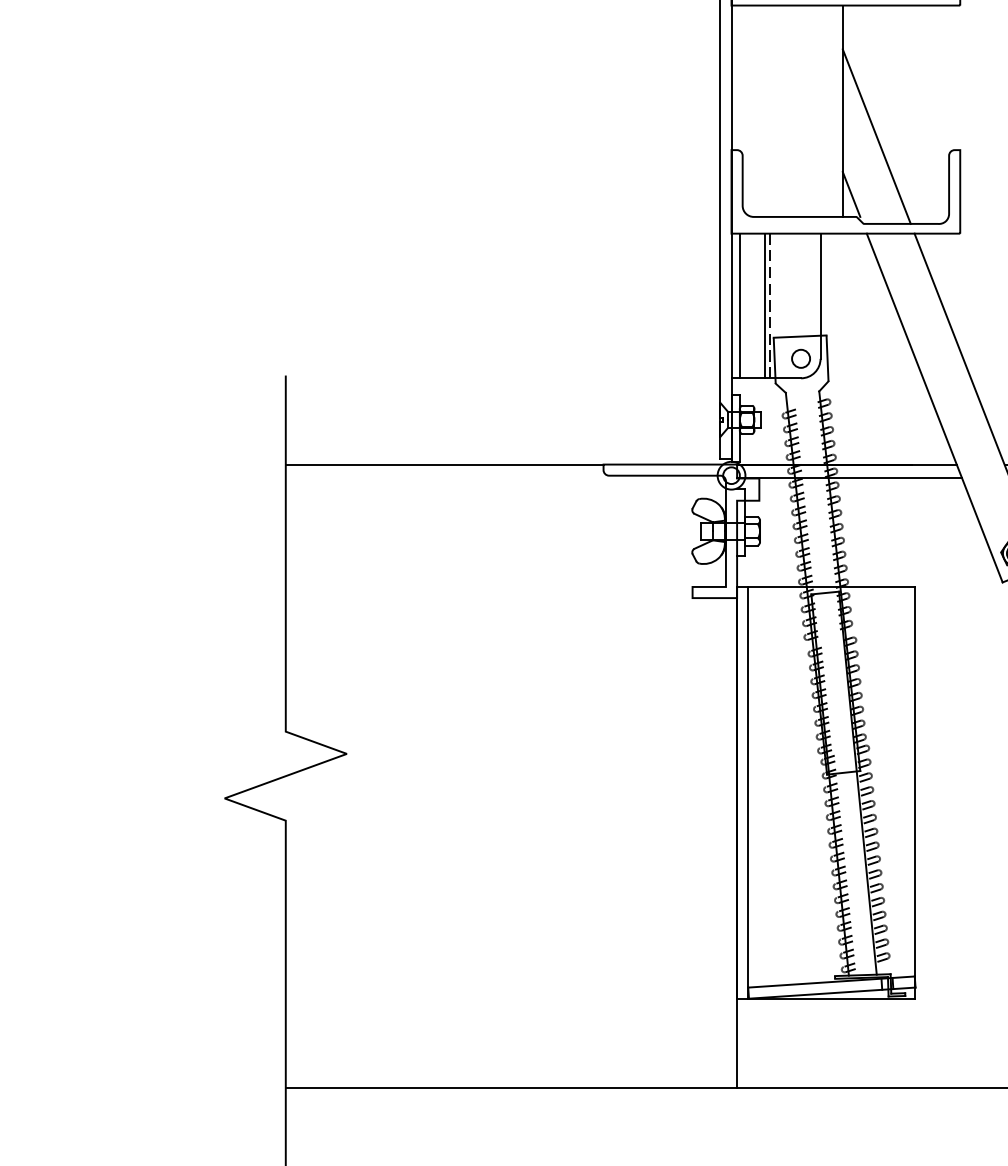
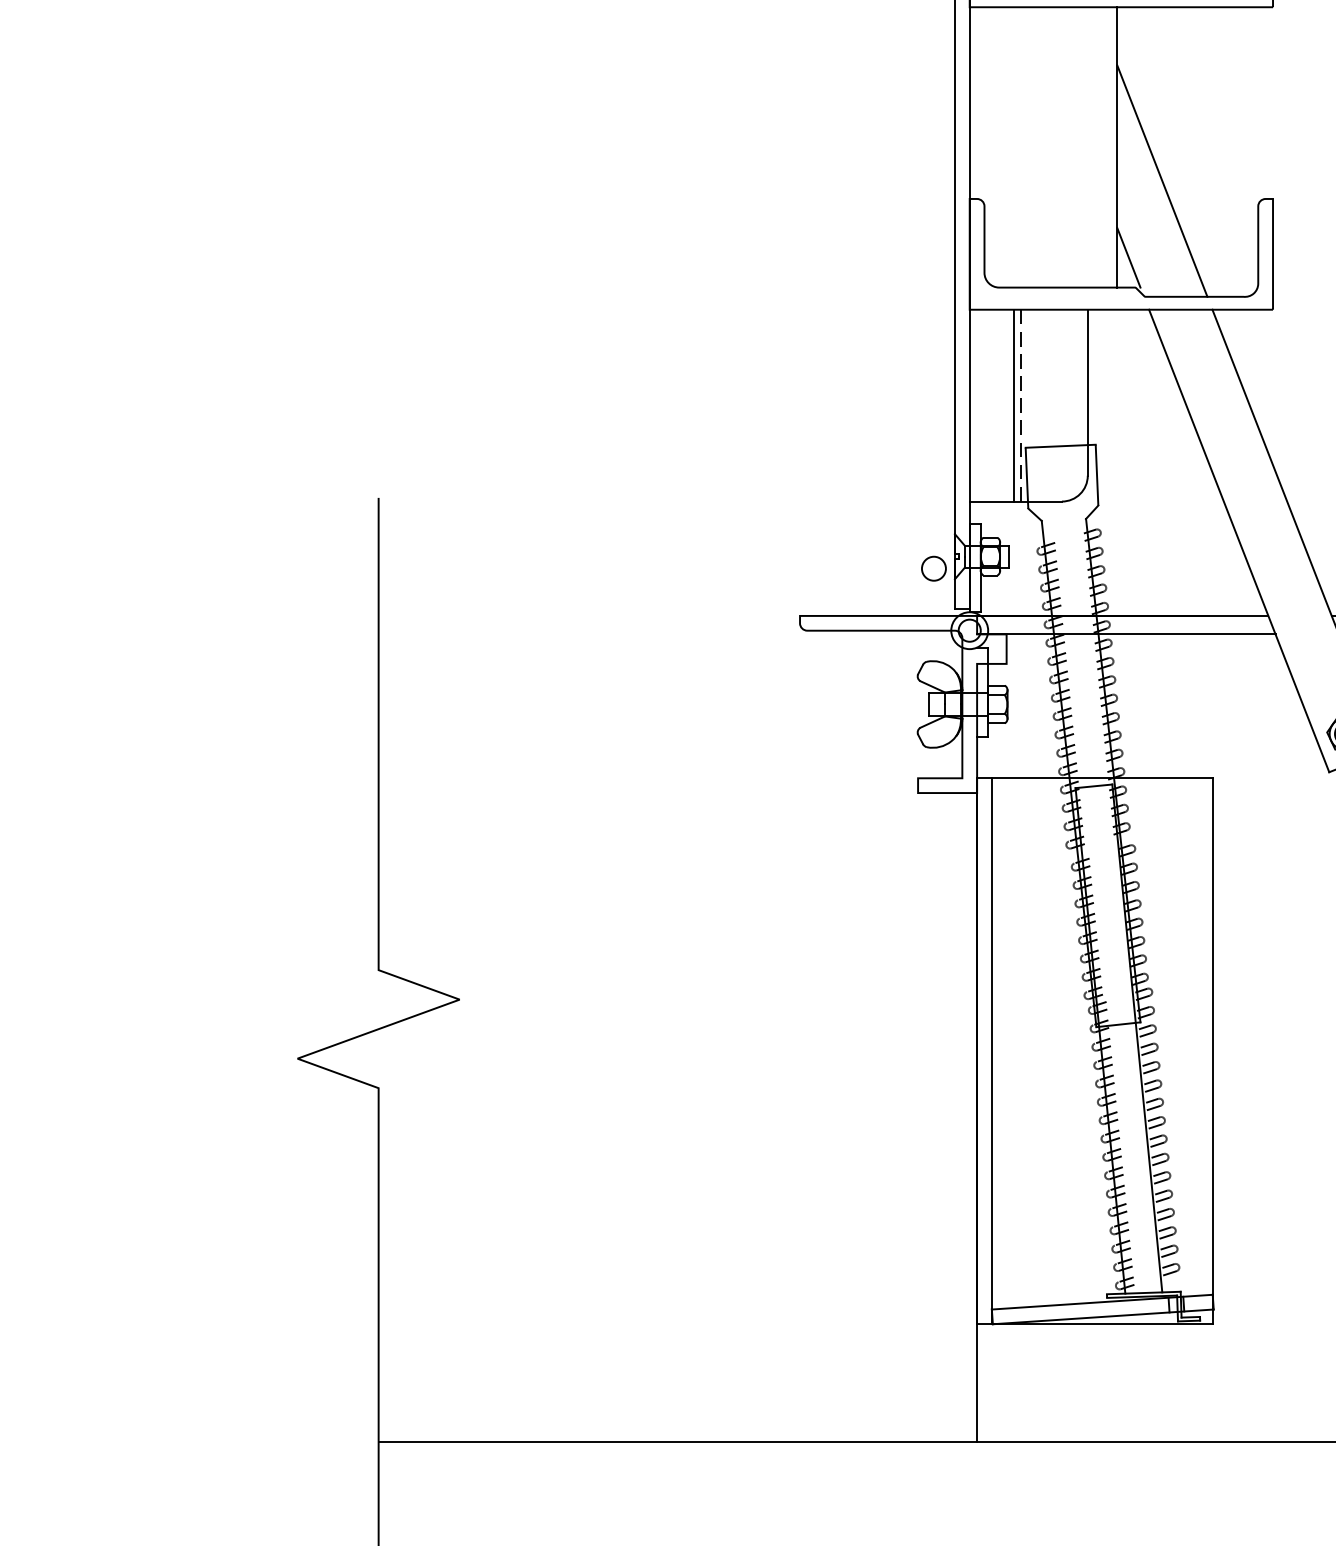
line: (740, 305) -> (981, 405), removed
circle: (800, 358) -> (933, 568), moved
line: (444, 464) -> (589, 615), removed

